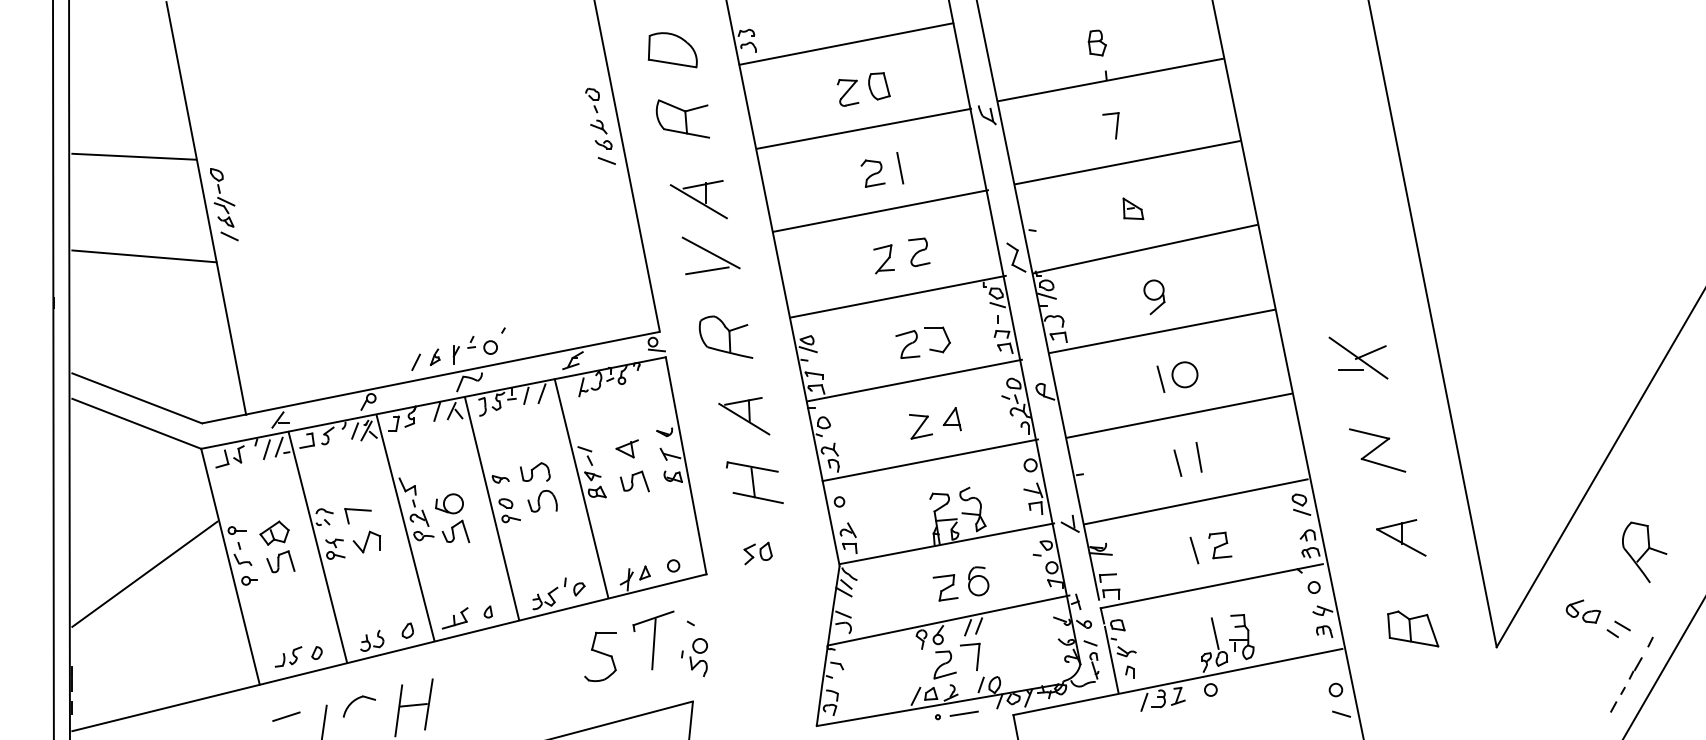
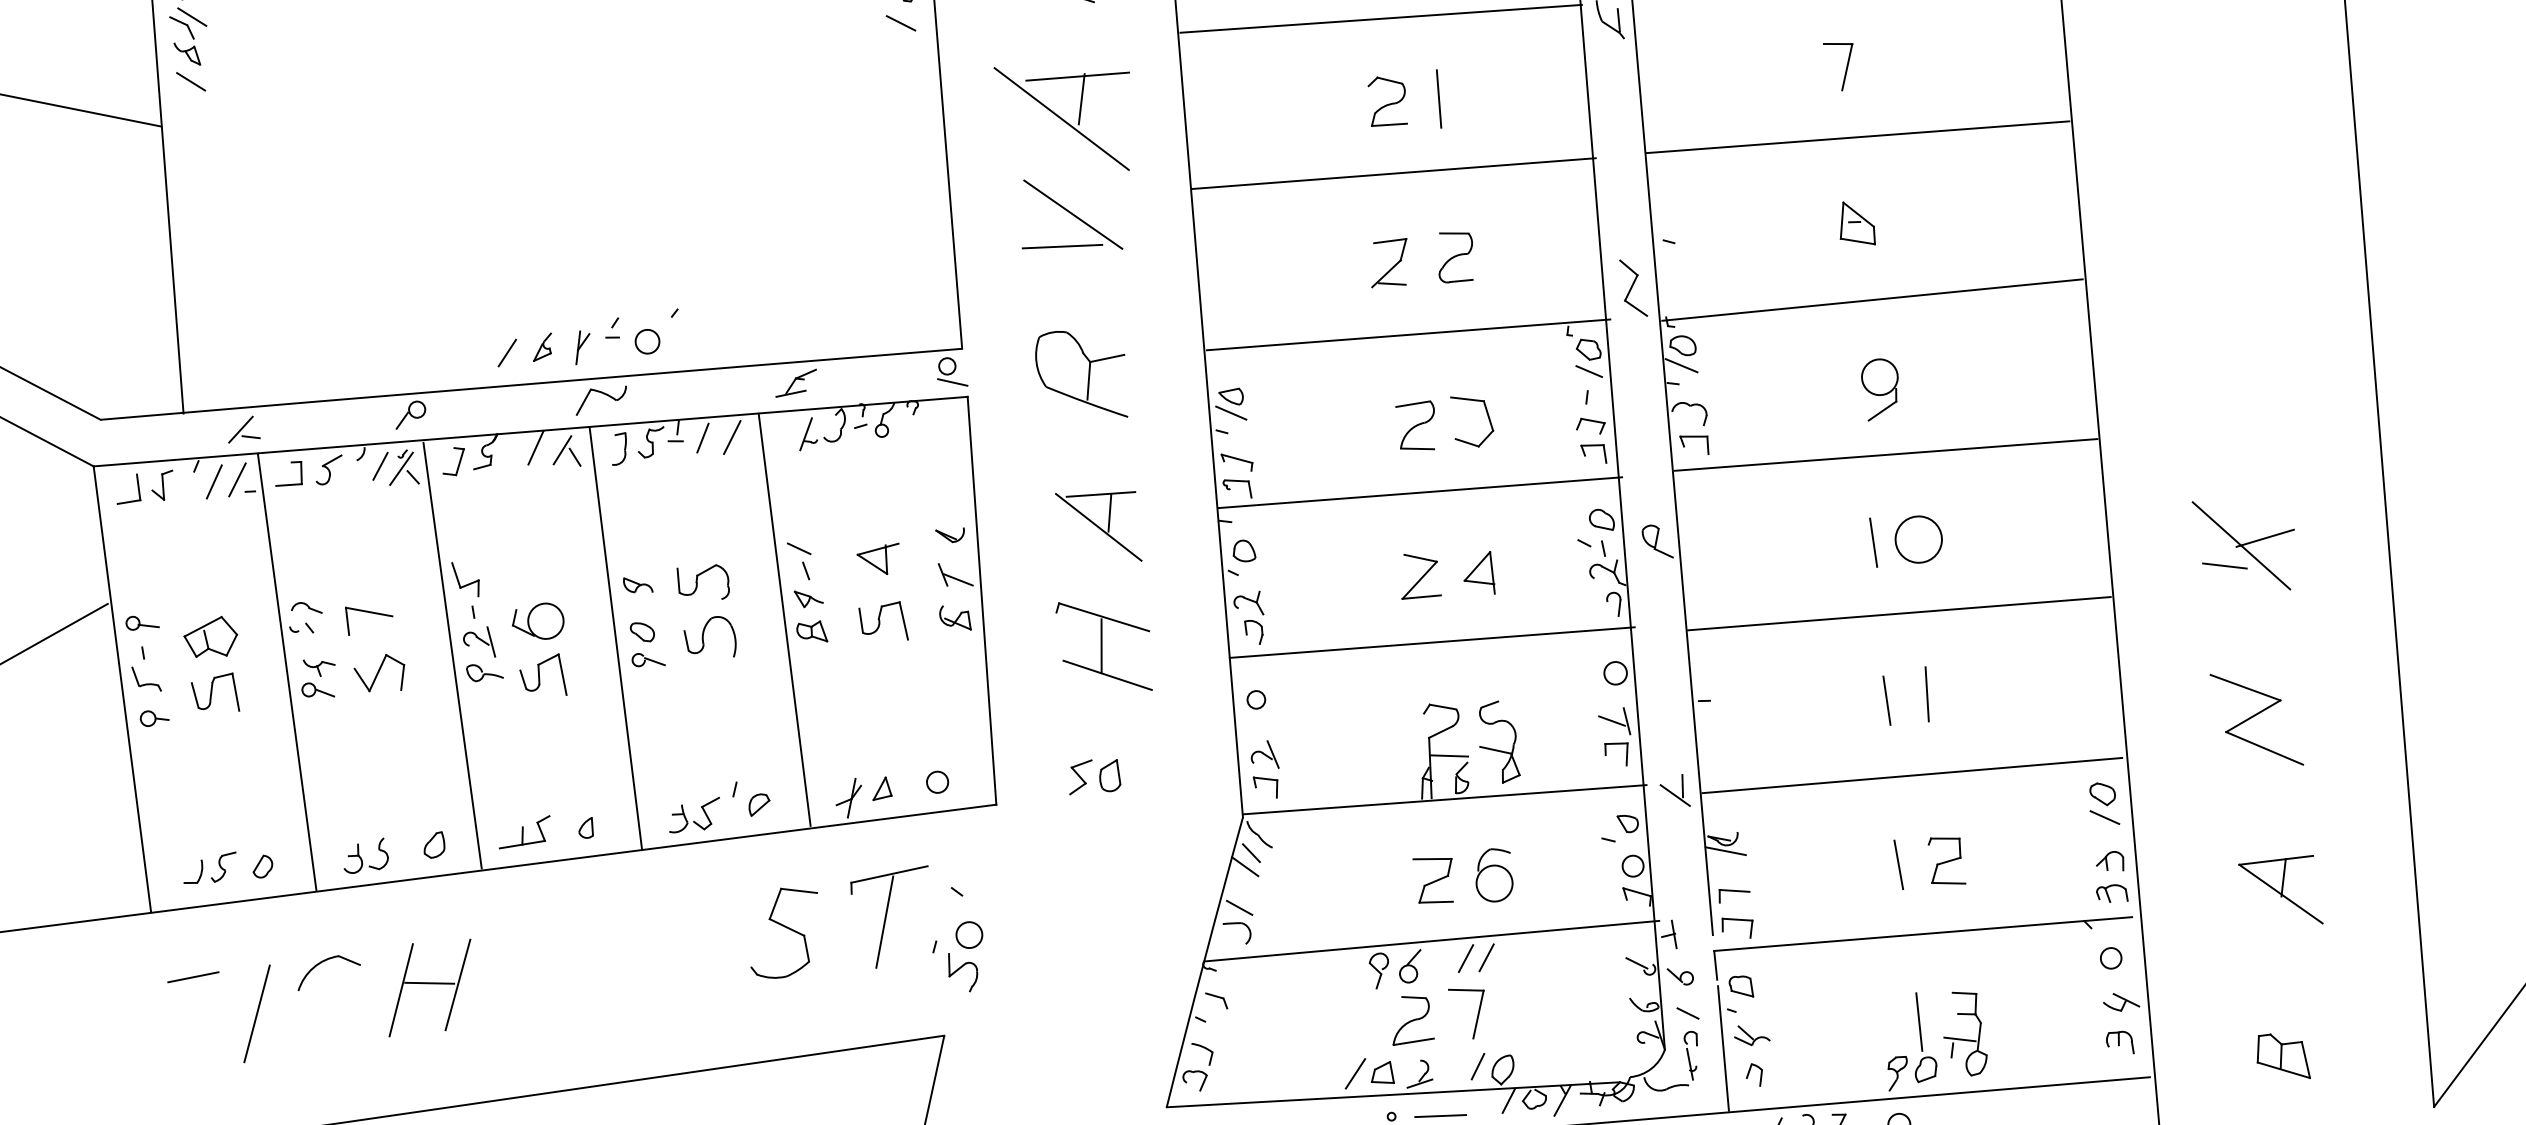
part: (698, 199) -> (1061, 113), size x1.4
part: (1413, 628) -> (2285, 1054), size x0.6

